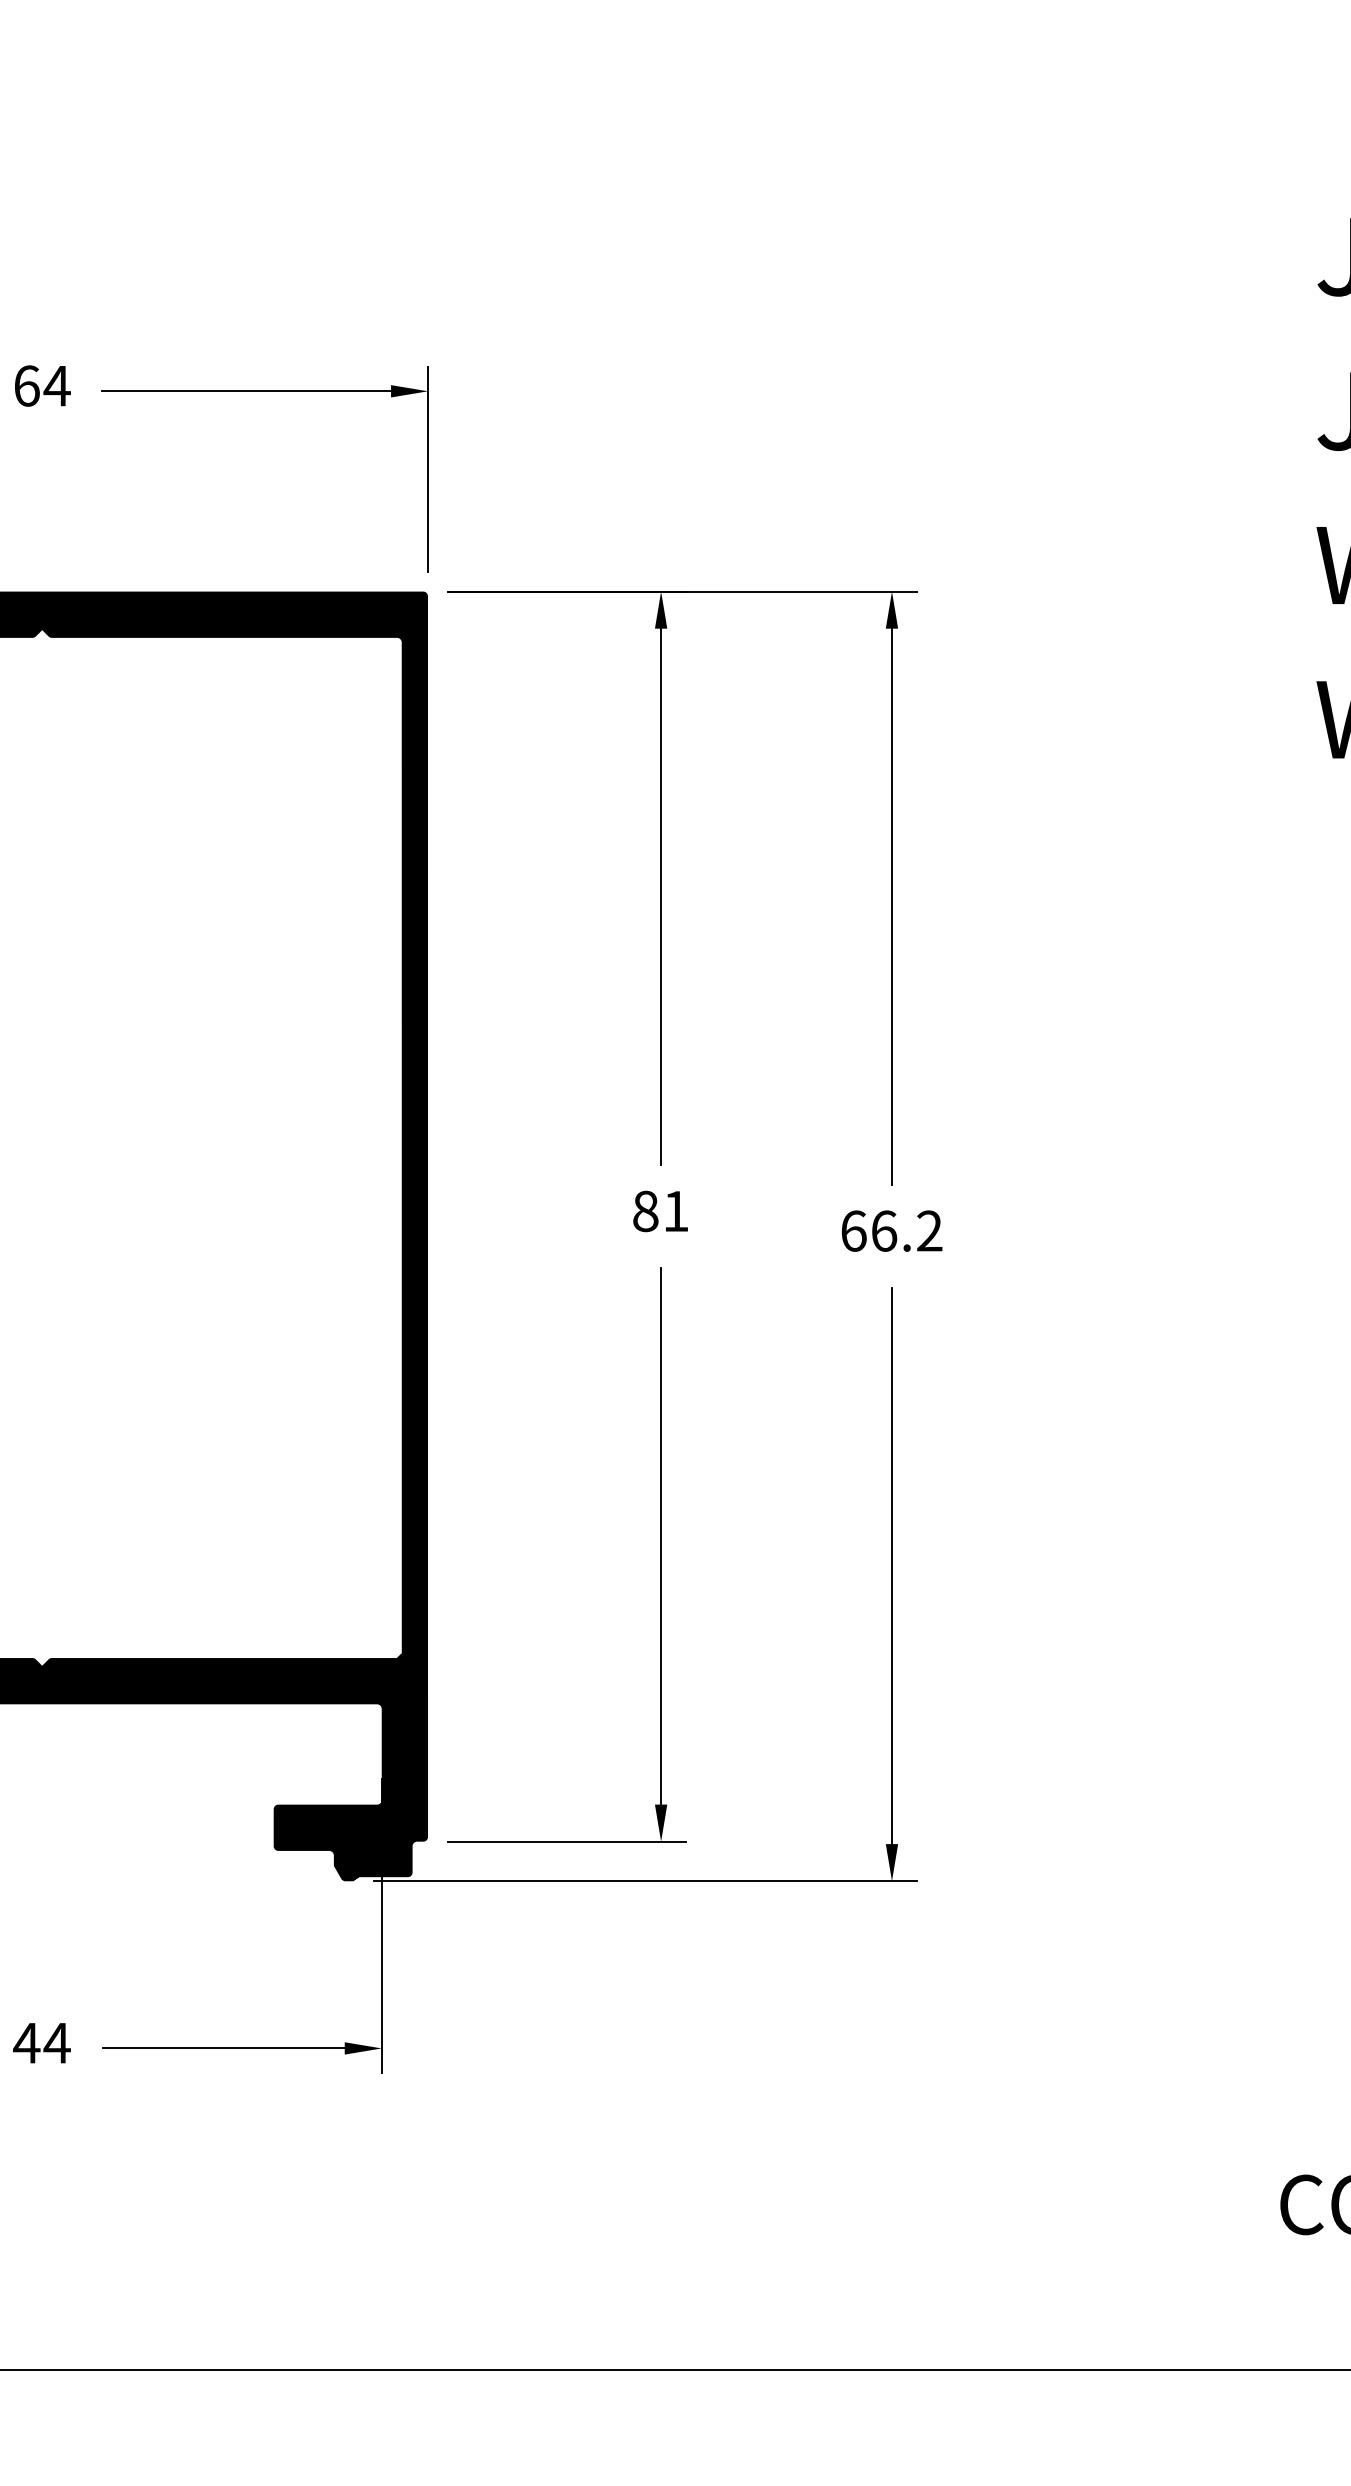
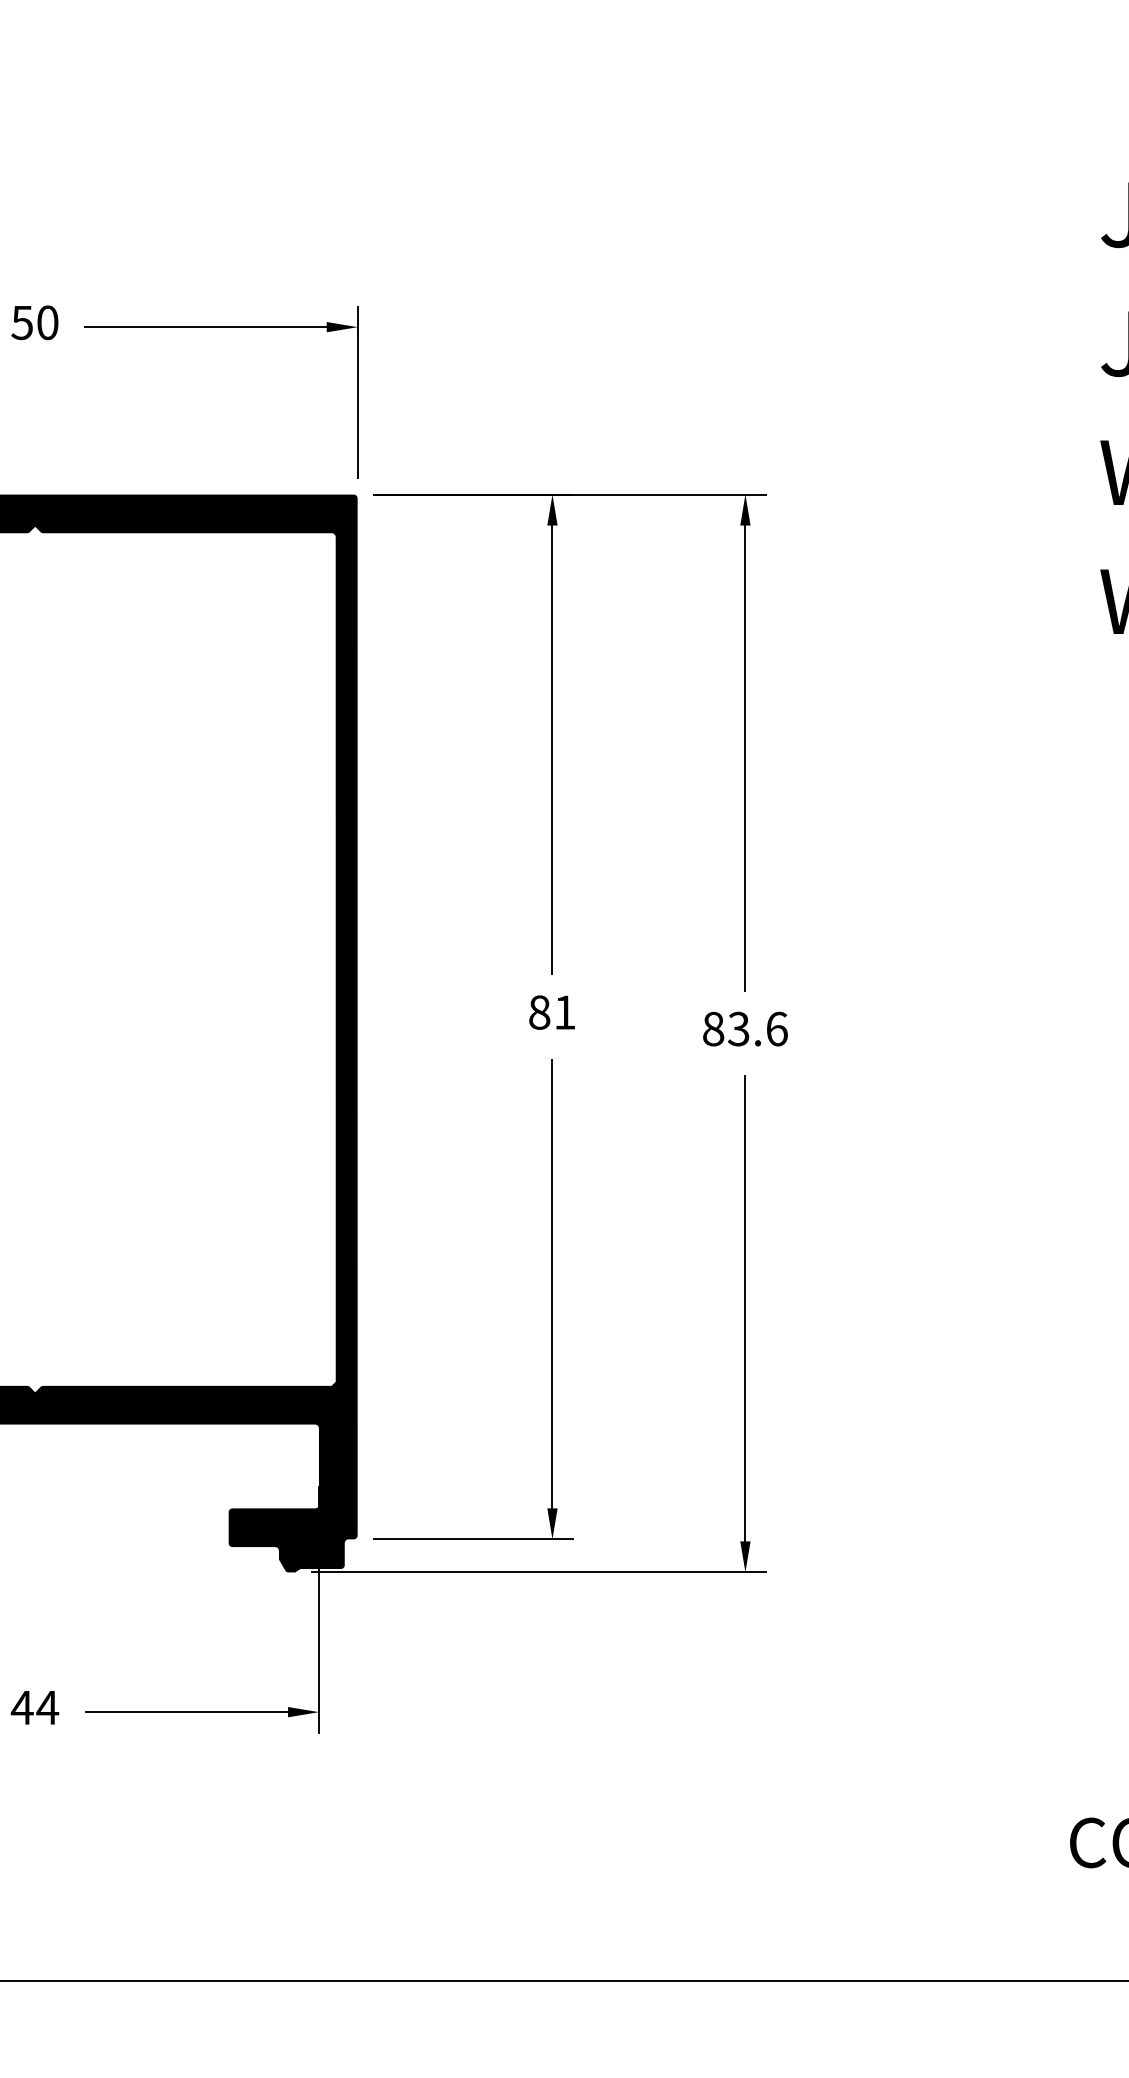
text: (42, 385) -> (35, 322), 64 -> 50
text: (892, 1230) -> (745, 1028), 66.2 -> 83.6

